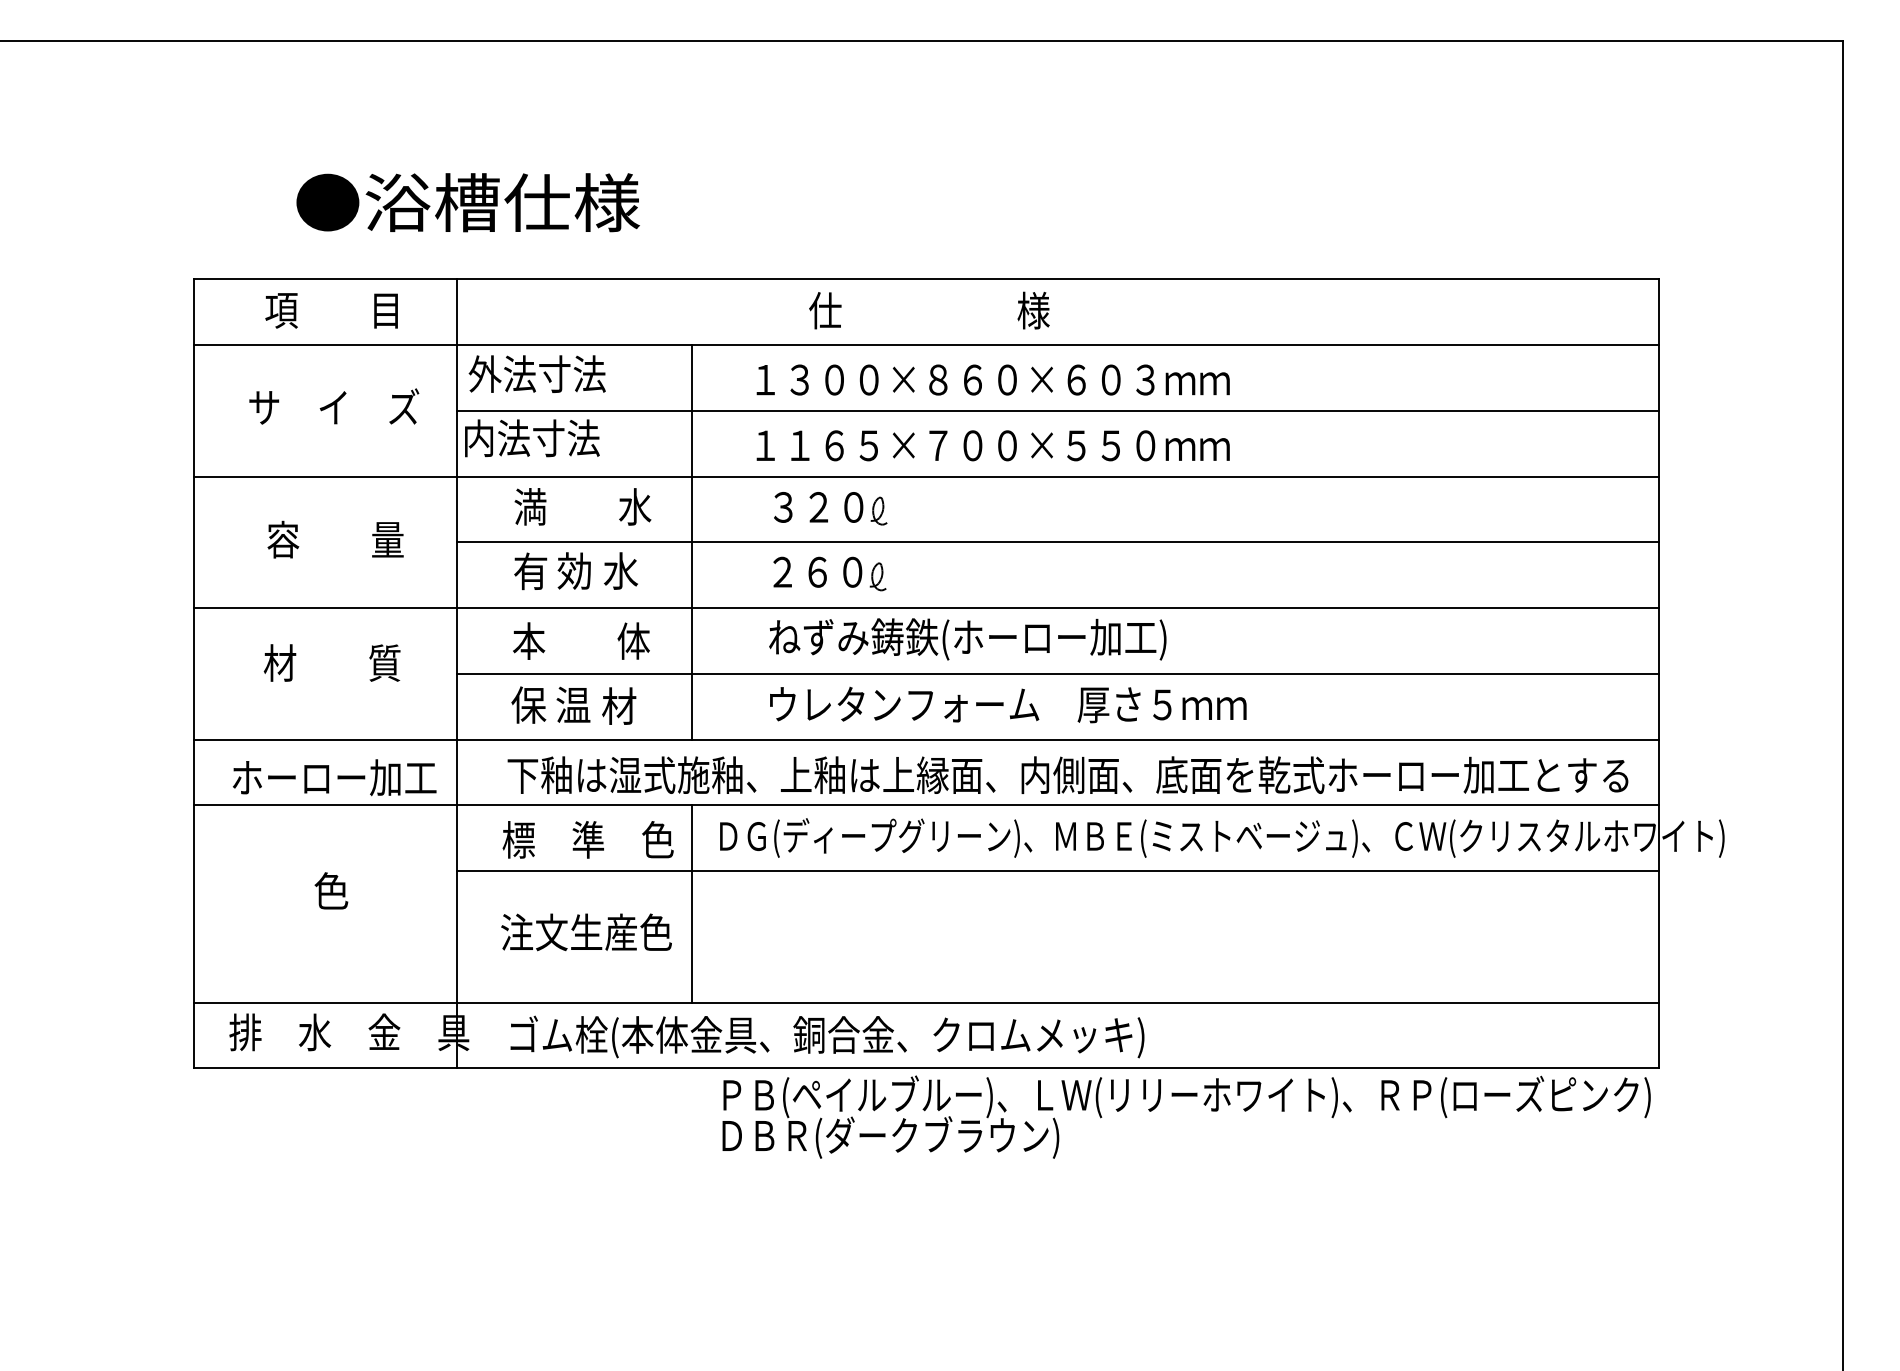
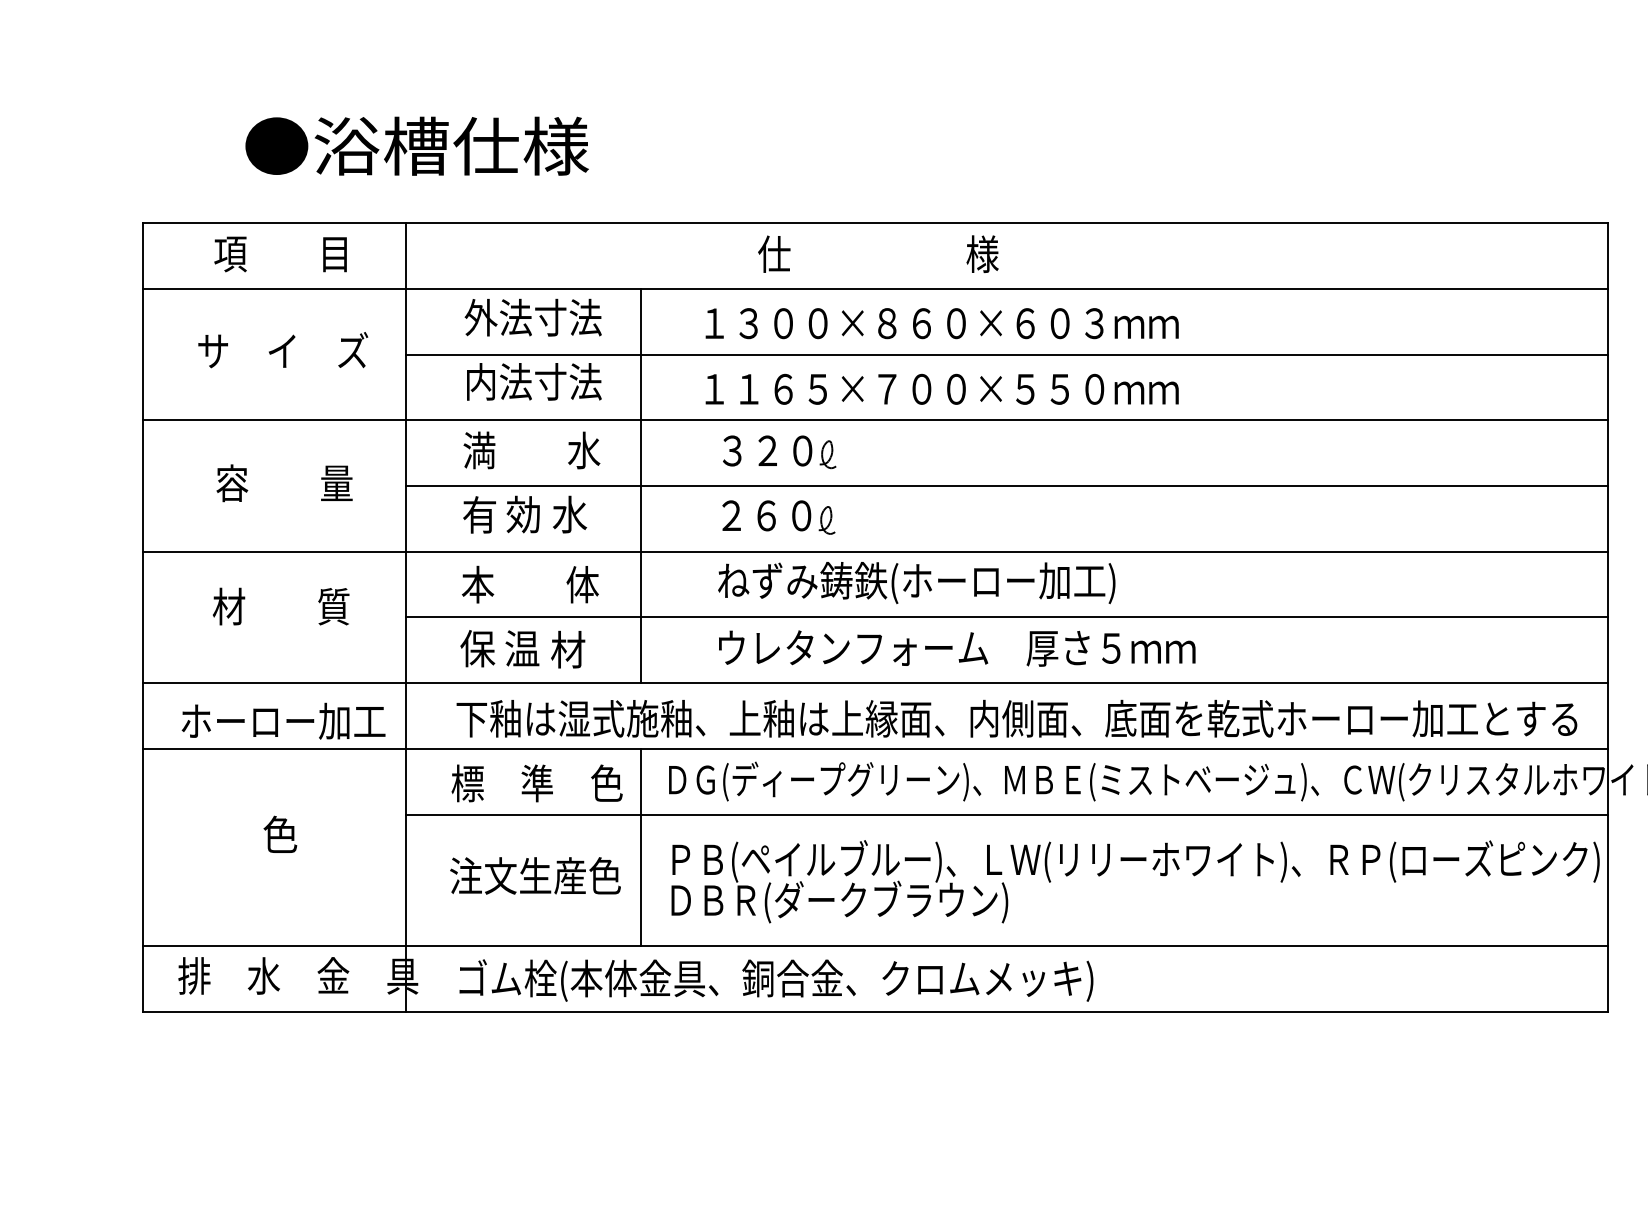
text: (536, 373) -> (532, 317), moved
text: (532, 438) -> (534, 382), moved
text: (1186, 1116) -> (1135, 881), moved

